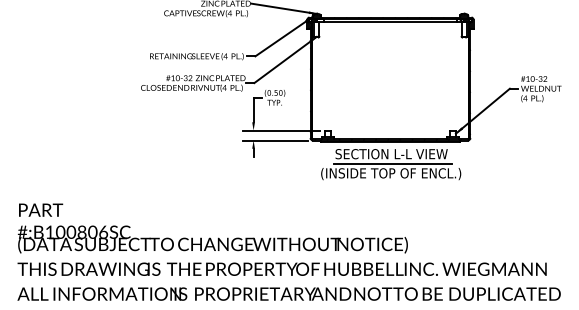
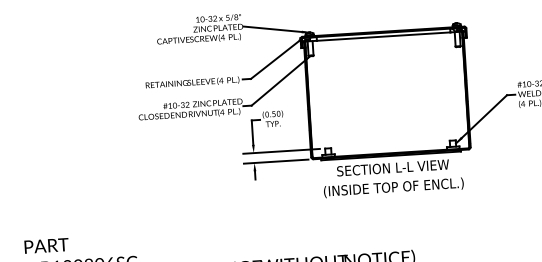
line: (392, 164) -> (394, 178), removed

